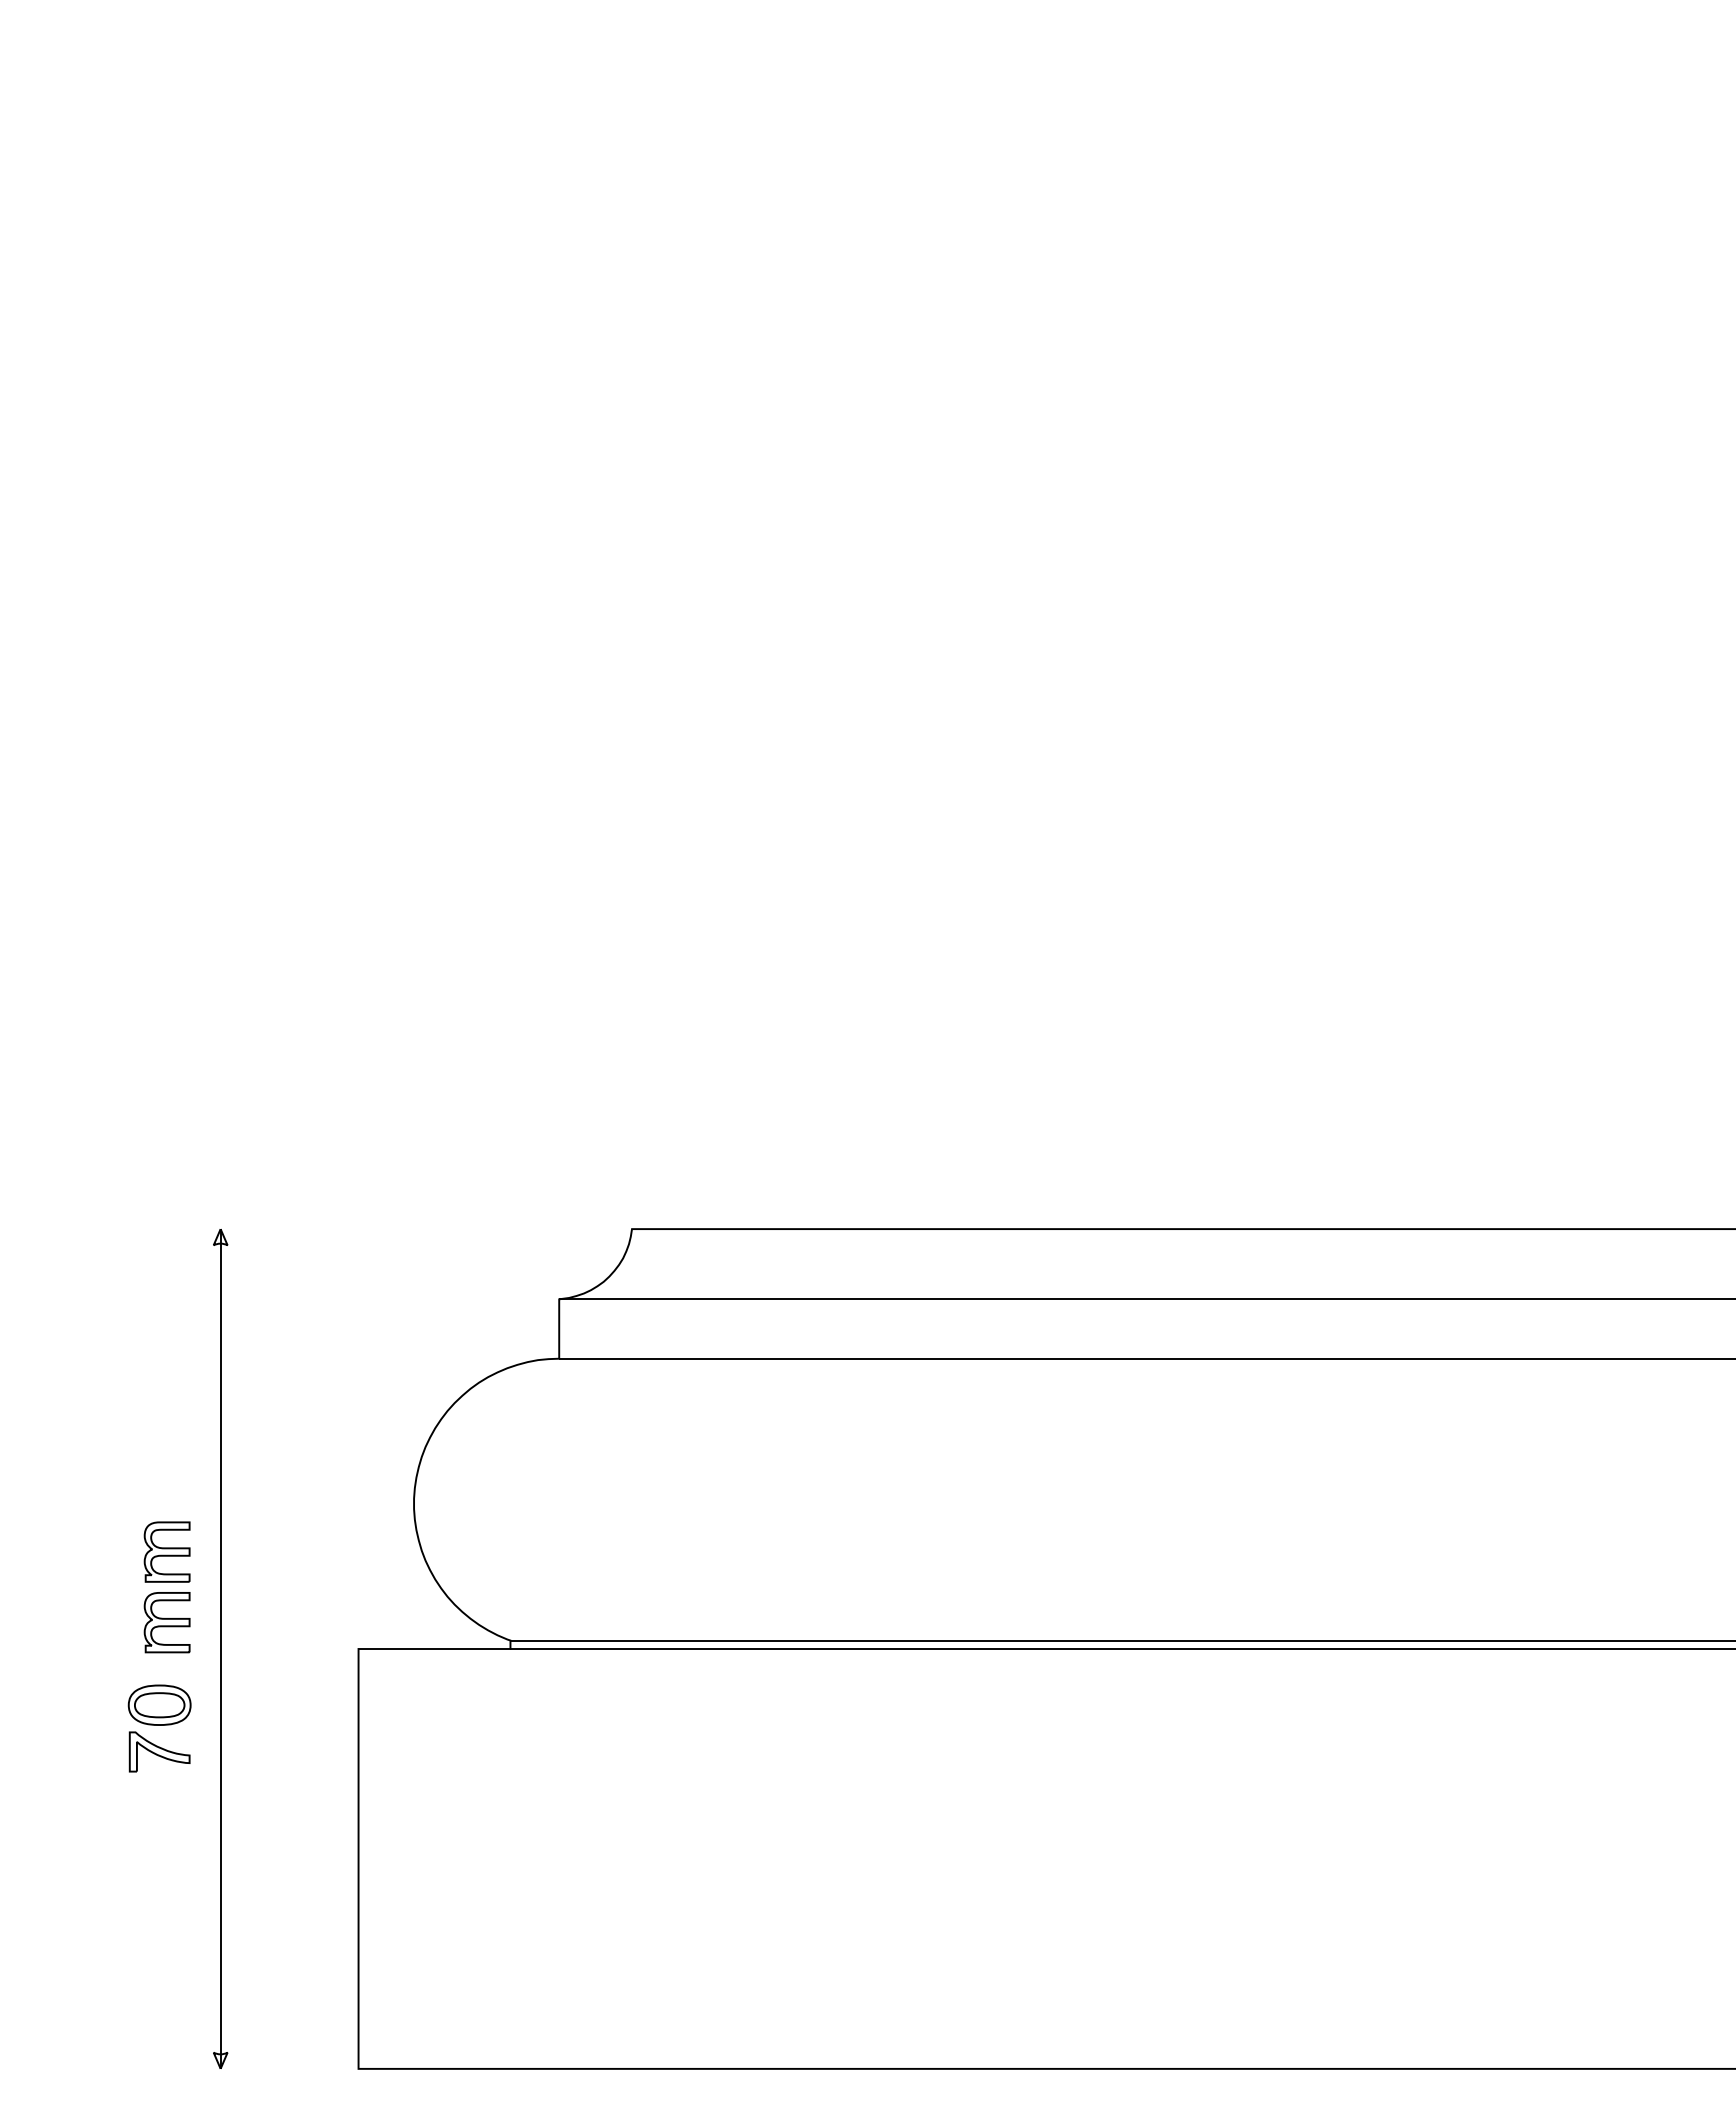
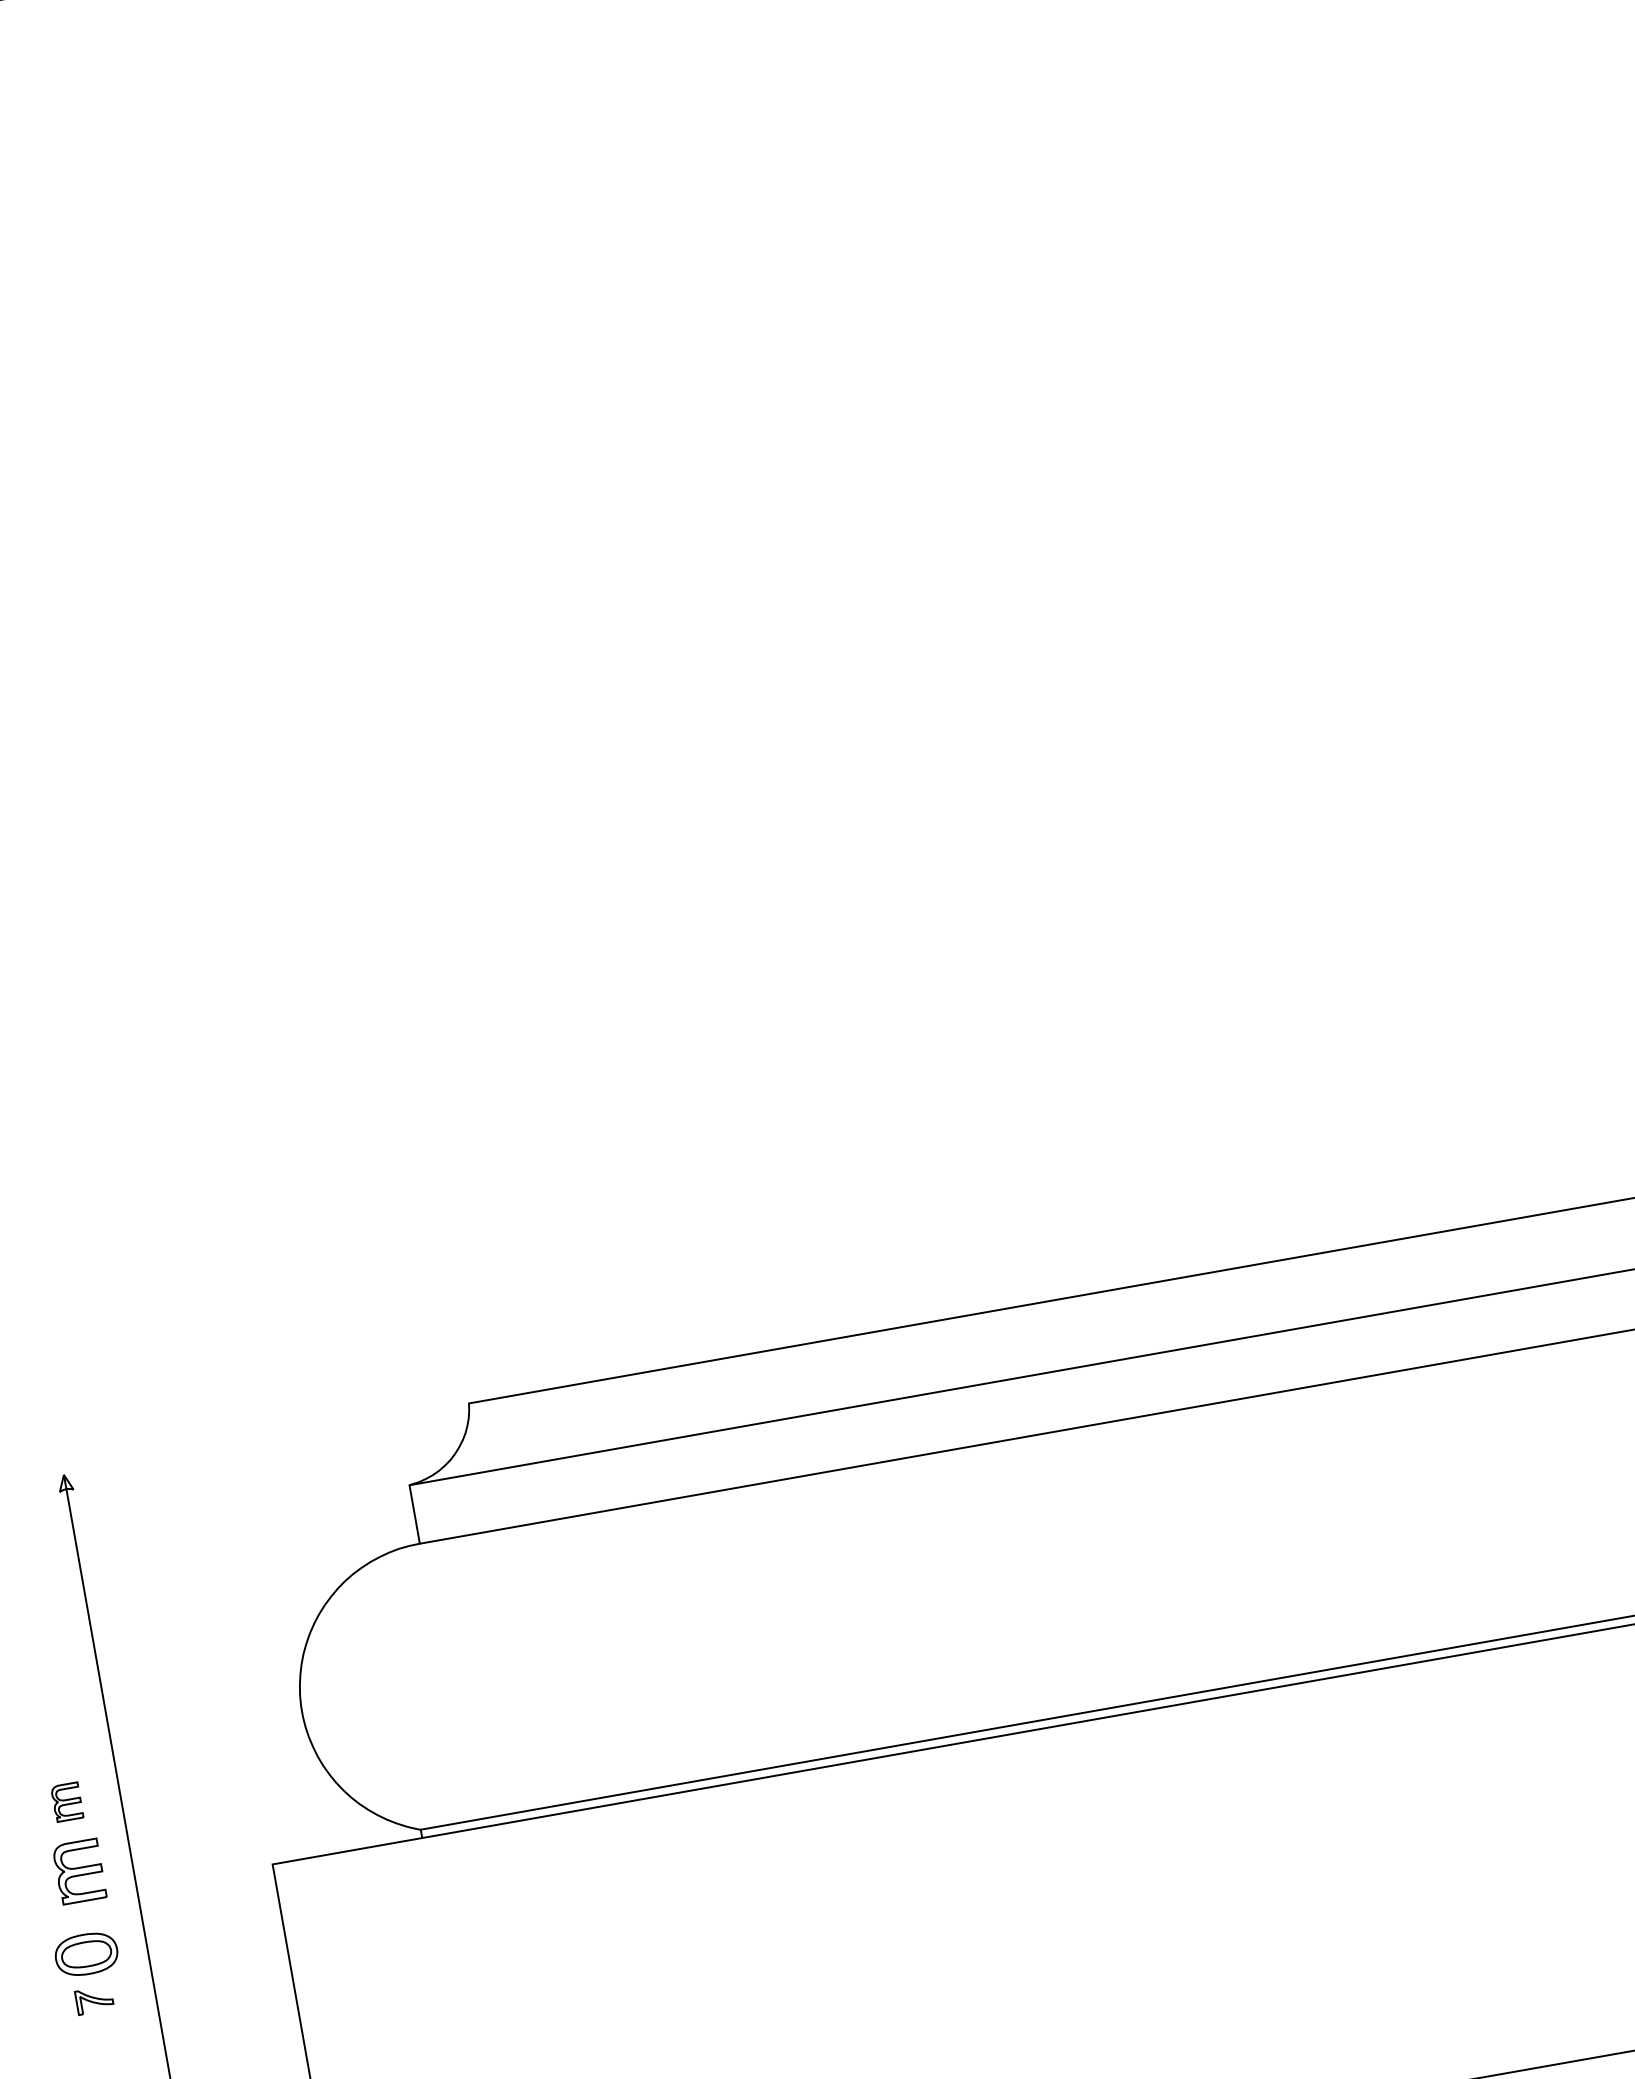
part: (166, 1551) -> (66, 1801), size x0.6
part: (159, 1751) -> (94, 1999), size x0.6

